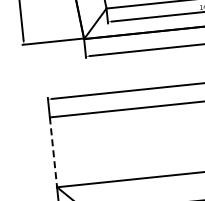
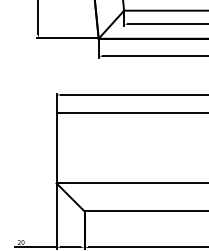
line: (53, 152) -> (56, 148), dashed -> solid

